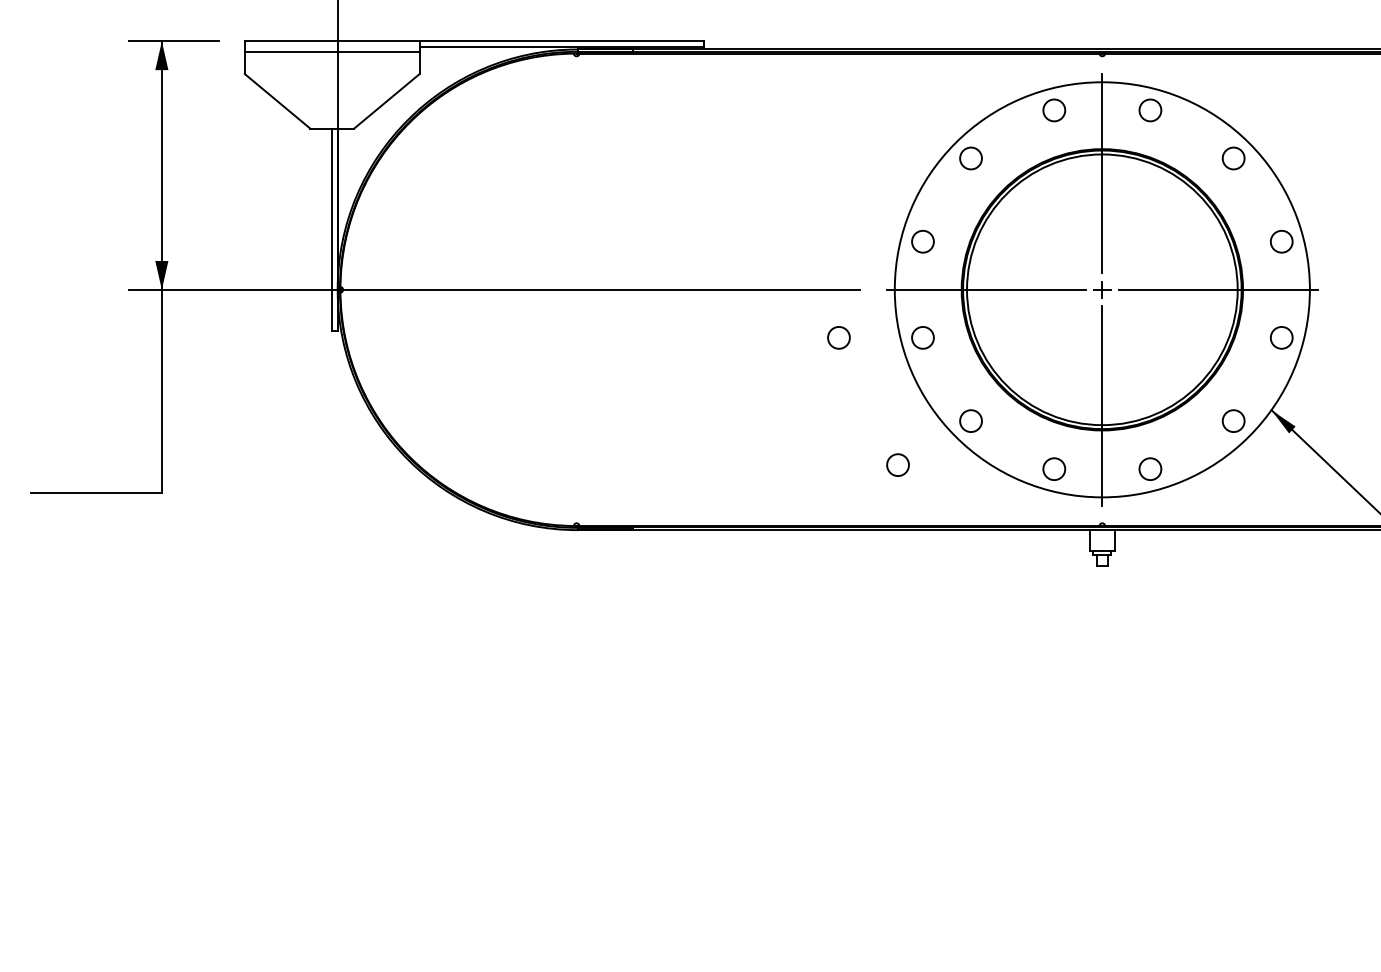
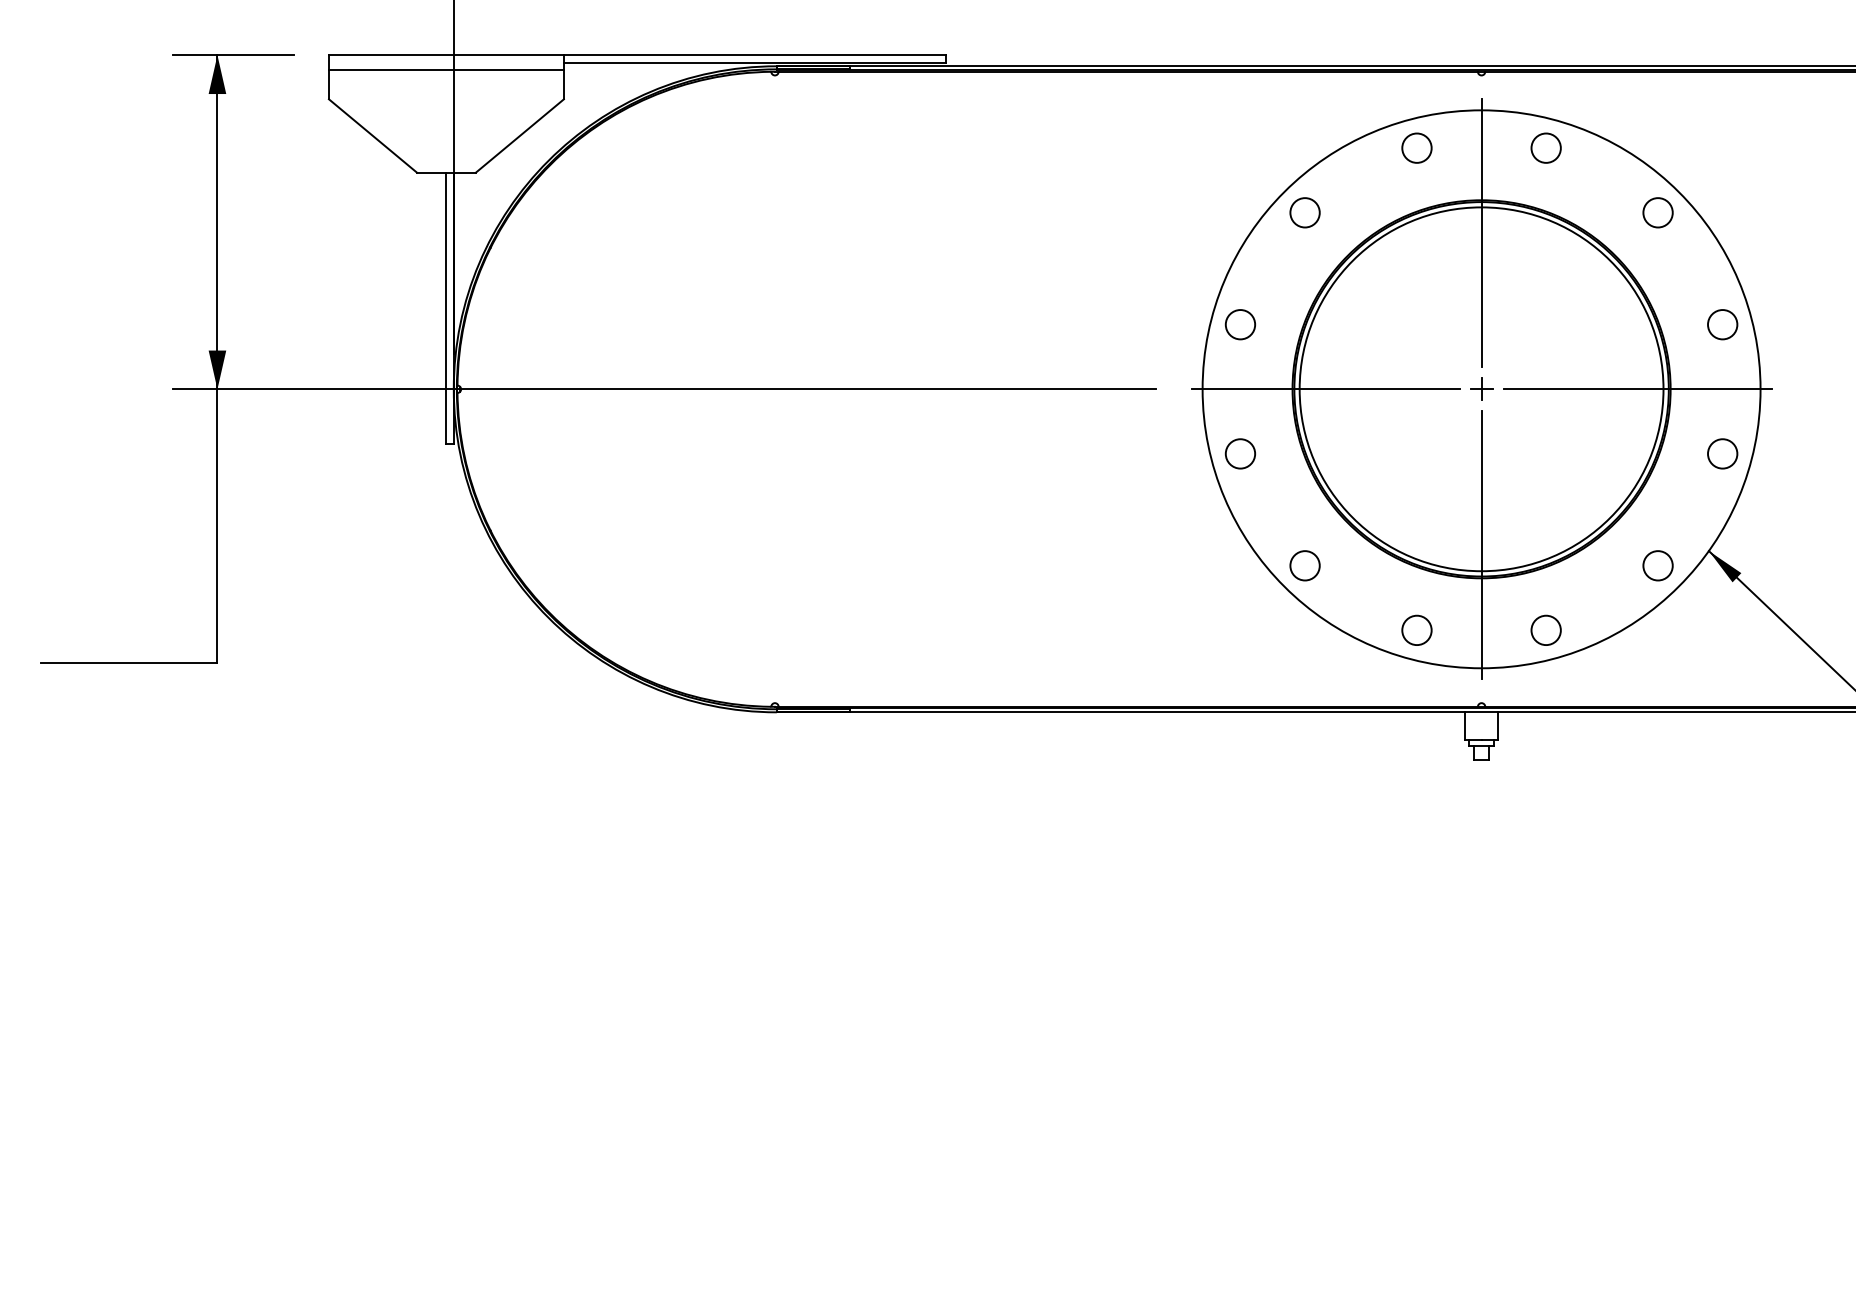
circle: (838, 337) -> (1126, 453), removed
circle: (897, 464) -> (1206, 624), removed

